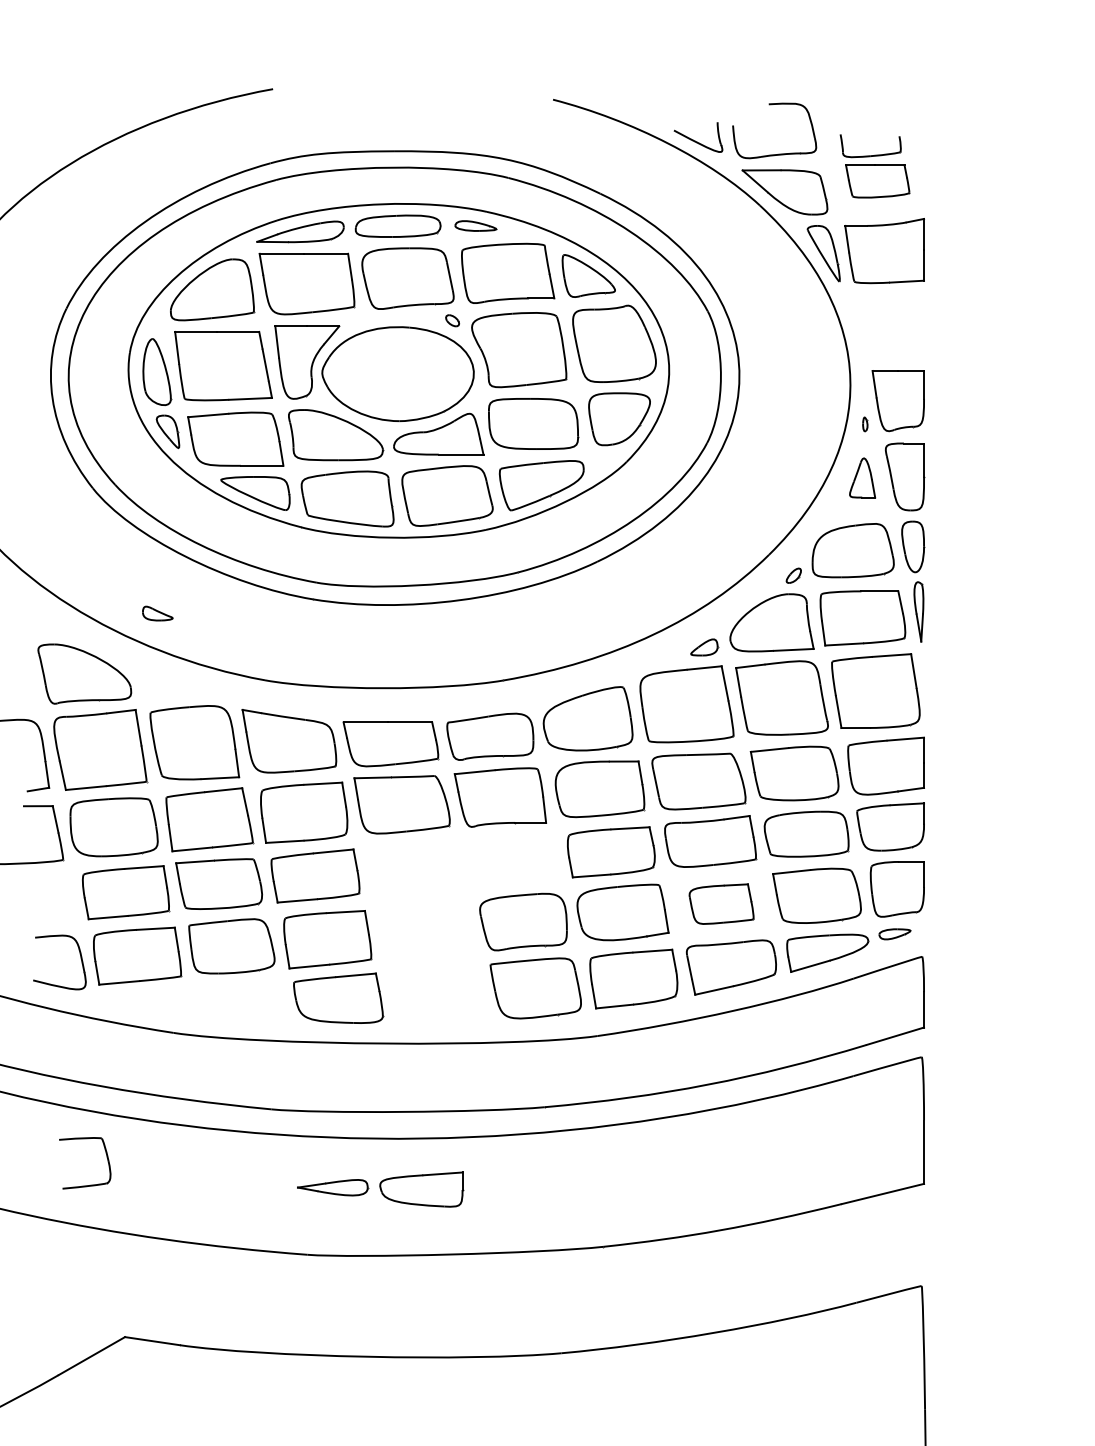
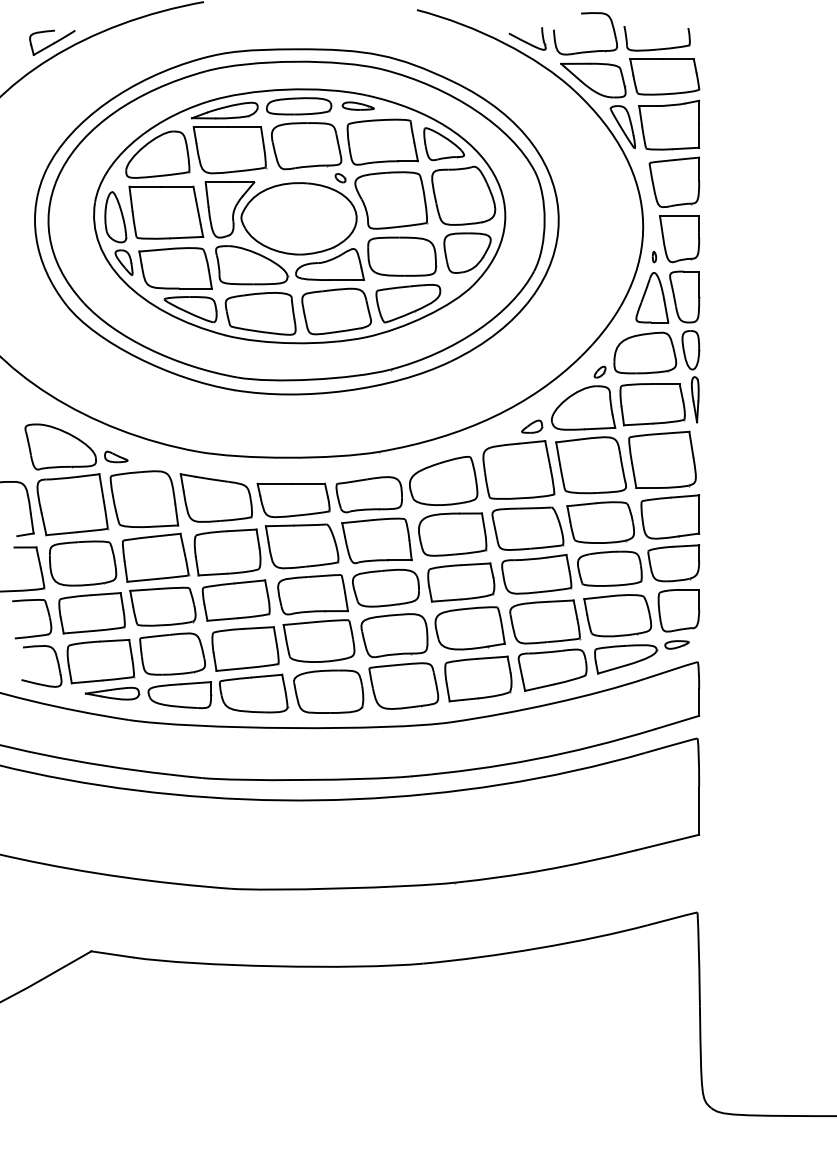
part: (73, 142) -> (52, 42), added
part: (874, 166) -> (661, 60), size x1.43
part: (891, 325) -> (674, 181), added
part: (862, 477) -> (652, 297), size x1.67
part: (158, 612) -> (116, 456), moved
part: (722, 903) -> (545, 621), size x1.43
part: (463, 928) -> (348, 640), added
part: (85, 1184) -> (32, 635), moved
part: (380, 1190) -> (148, 695), moved

